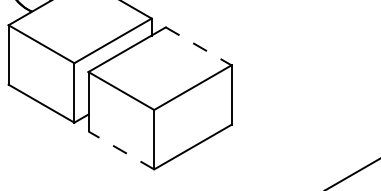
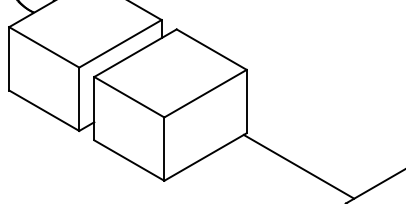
line: (198, 46) -> (211, 49), dashed -> solid
line: (121, 150) -> (129, 160), dashed -> solid
line: (280, 156) -> (298, 167), added

